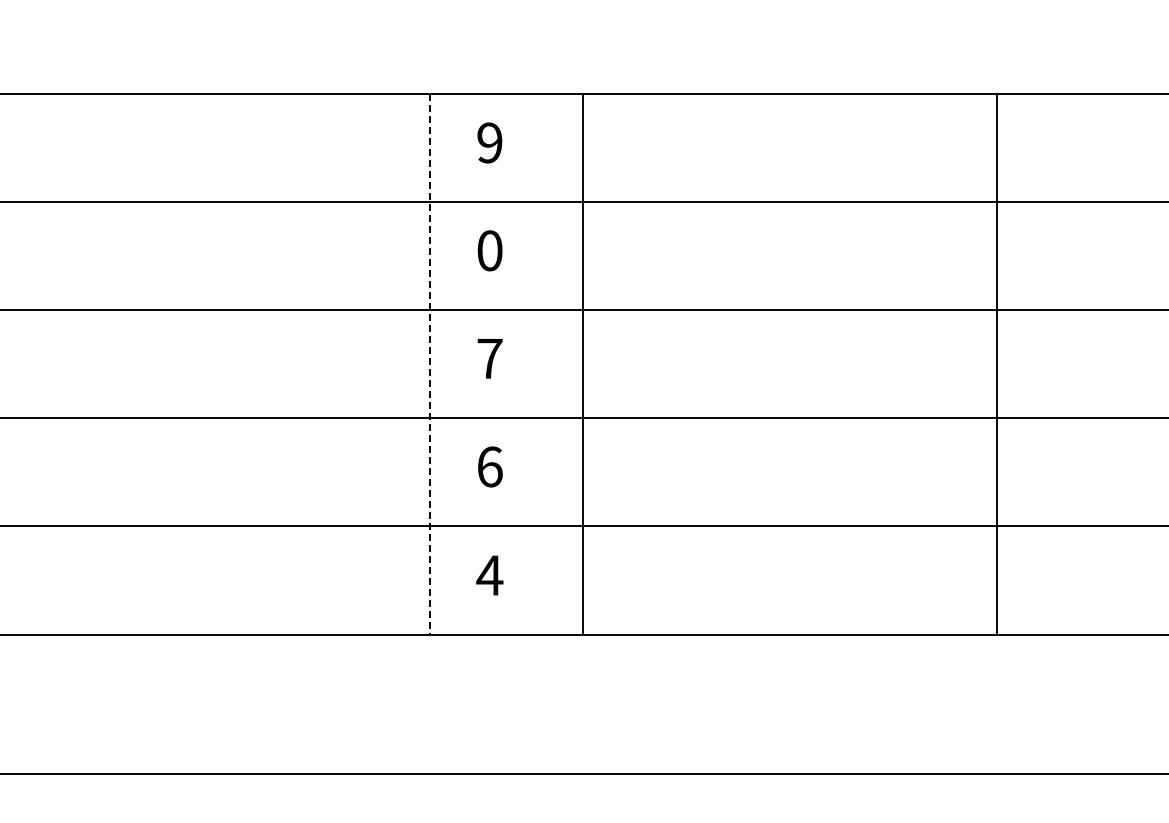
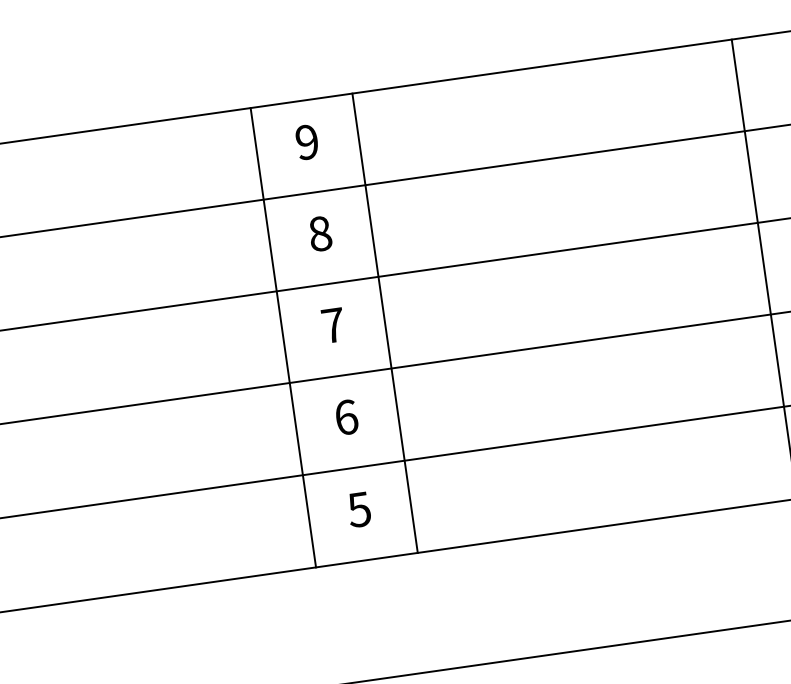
text: (489, 250) -> (319, 233), 0 -> 8
line: (583, 364) -> (385, 323), moved
line: (430, 365) -> (283, 338), dashed -> solid
text: (489, 575) -> (359, 509), 4 -> 5

